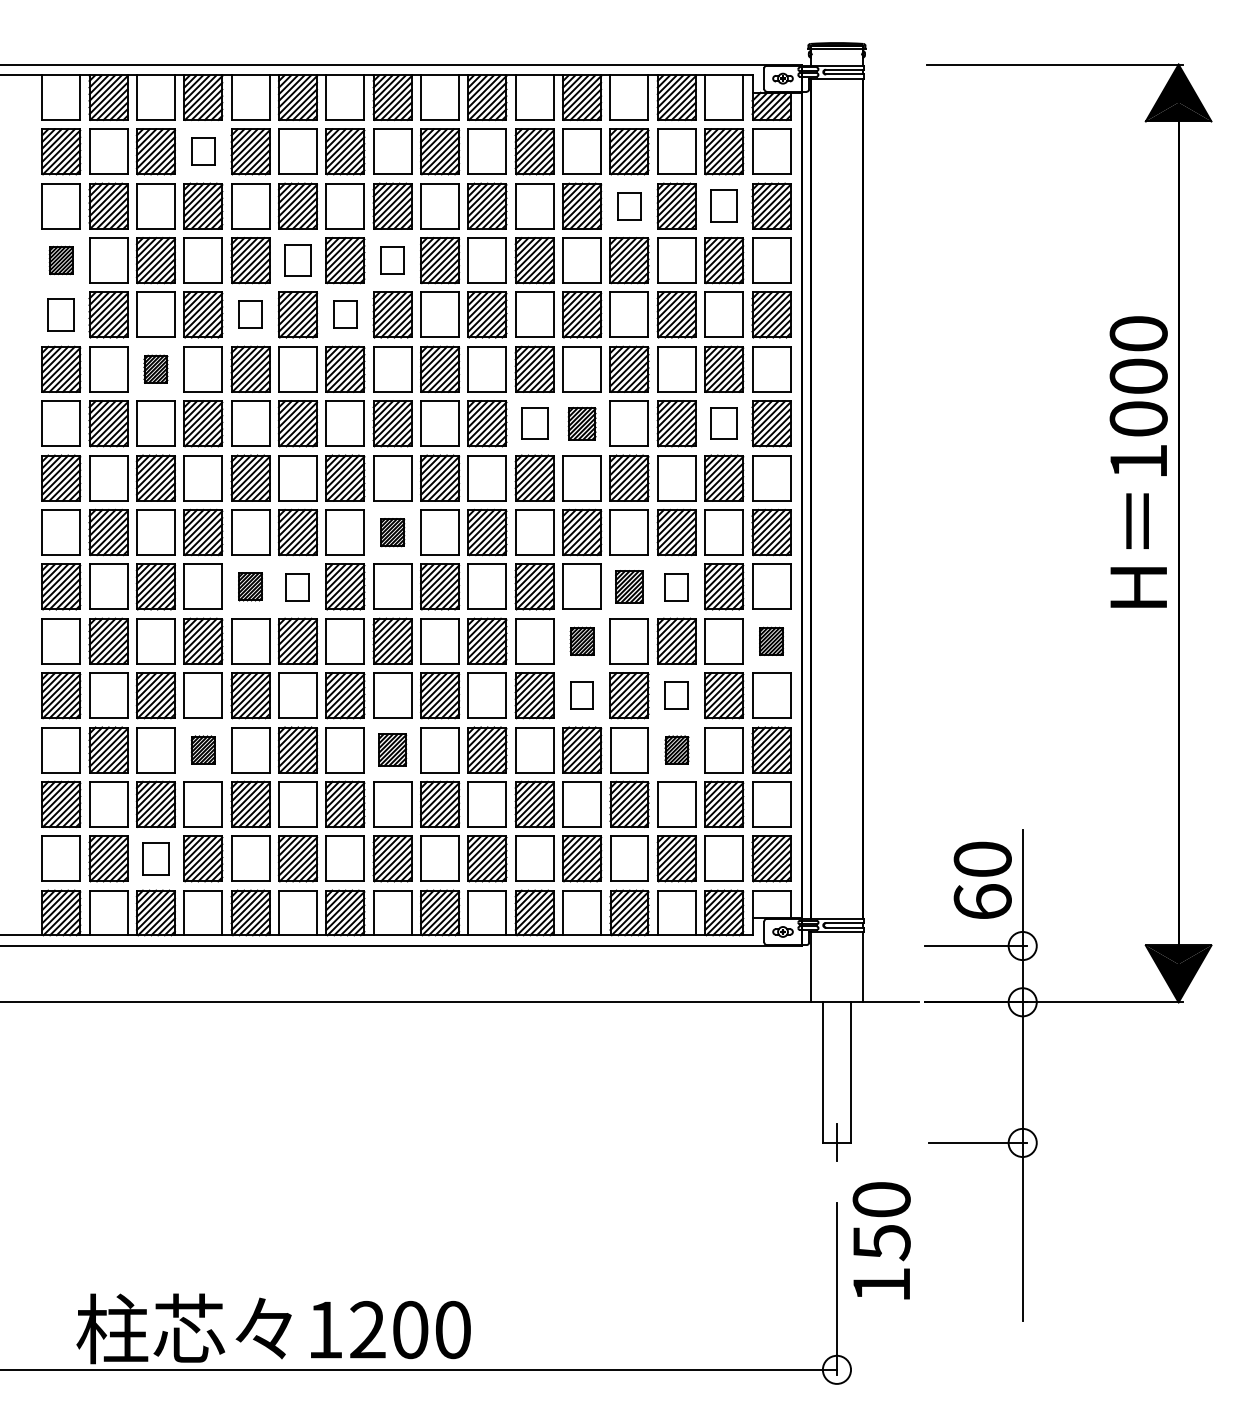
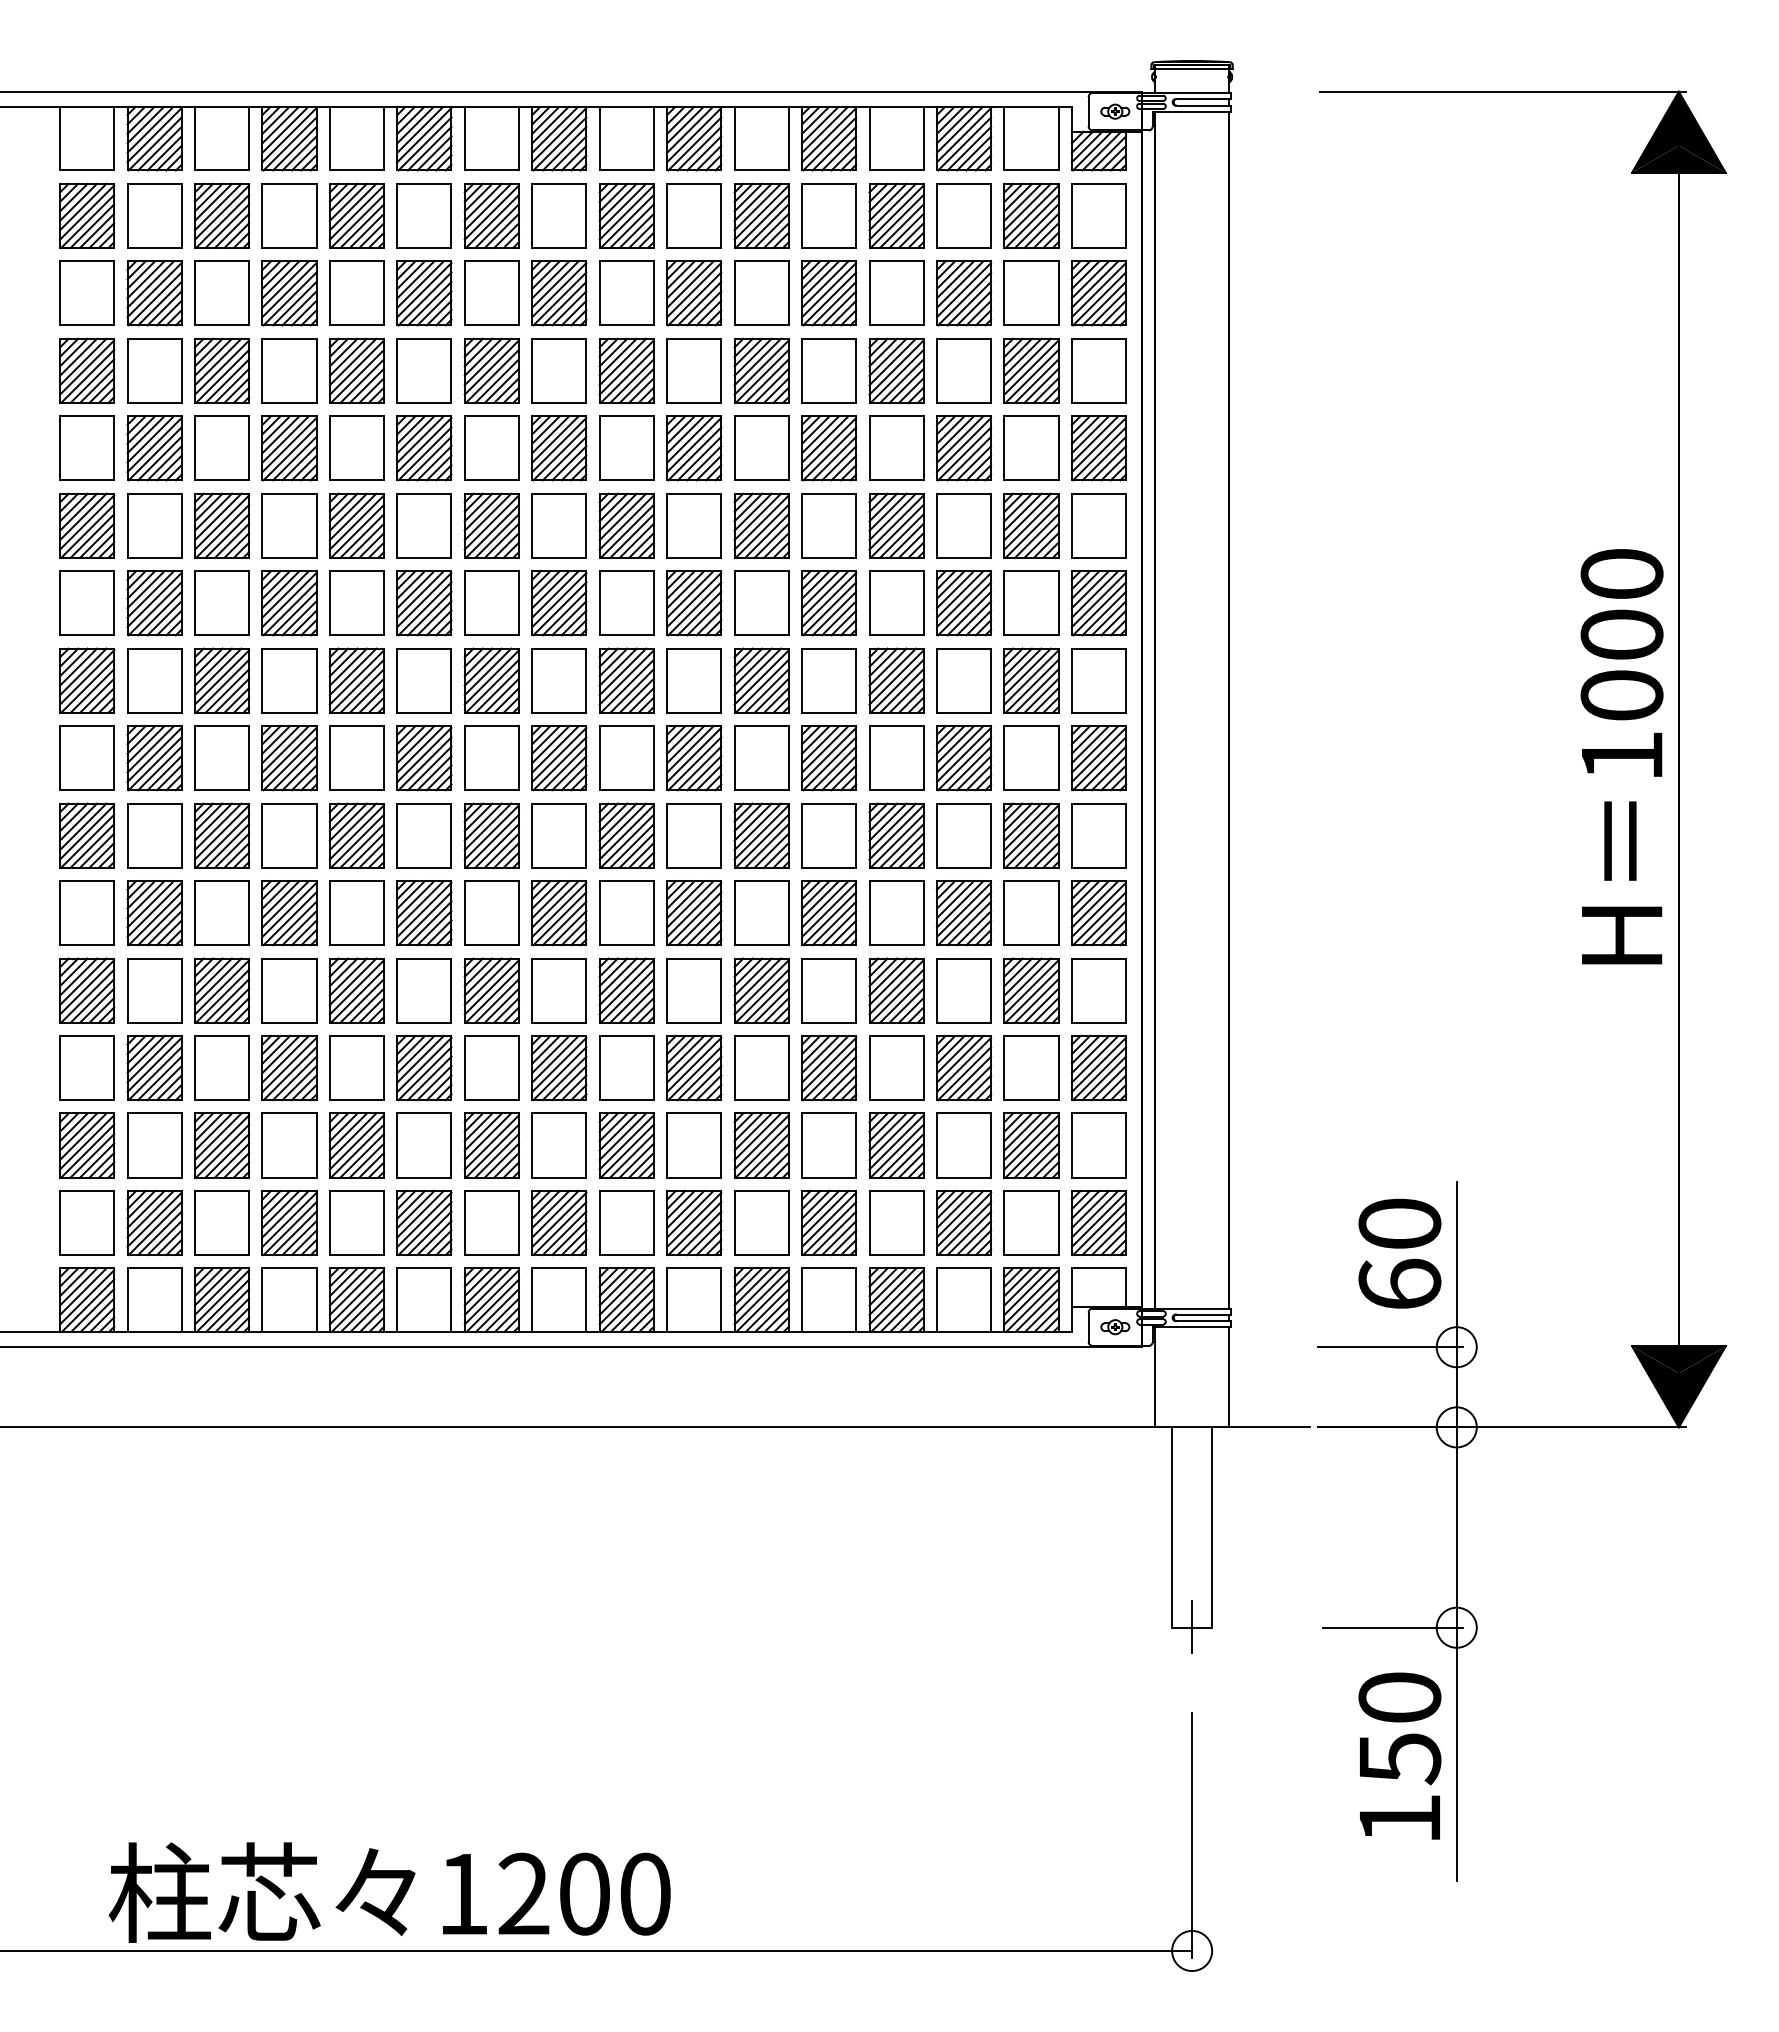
part: (203, 151) -> (289, 215), size x1.67
part: (629, 205) -> (896, 292), size x1.67
part: (724, 205) -> (1031, 292), size x1.43
part: (61, 260) -> (87, 370), size x1.67
part: (297, 260) -> (423, 370), size x1.43
part: (392, 260) -> (558, 370), size x1.67
part: (60, 314) -> (86, 447), size x1.43
part: (250, 314) -> (356, 447), size x1.67
part: (345, 314) -> (491, 447), size x1.67
part: (155, 369) -> (221, 525), size x1.67
part: (534, 423) -> (761, 602), size x1.43
part: (582, 423) -> (829, 603), size x1.43
part: (724, 423) -> (1031, 602), size x1.43
text: (1138, 461) -> (1621, 756), moved
part: (392, 532) -> (559, 758), size x1.67
part: (250, 586) -> (356, 835), size x1.67
part: (297, 586) -> (423, 835), size x1.67
part: (629, 586) -> (896, 835), size x1.43
part: (676, 586) -> (963, 835), size x1.67
part: (582, 641) -> (829, 913), size x1.67
part: (771, 641) -> (1098, 913), size x1.67
part: (581, 695) -> (828, 990), size x1.67
part: (676, 695) -> (963, 990), size x1.67
part: (203, 749) -> (289, 1067), size x1.67
part: (392, 749) -> (559, 1067), size x1.43
part: (677, 749) -> (964, 1067), size x1.67
part: (155, 858) -> (221, 1222), size x1.43
text: (881, 1240) -> (1399, 1755), moved

